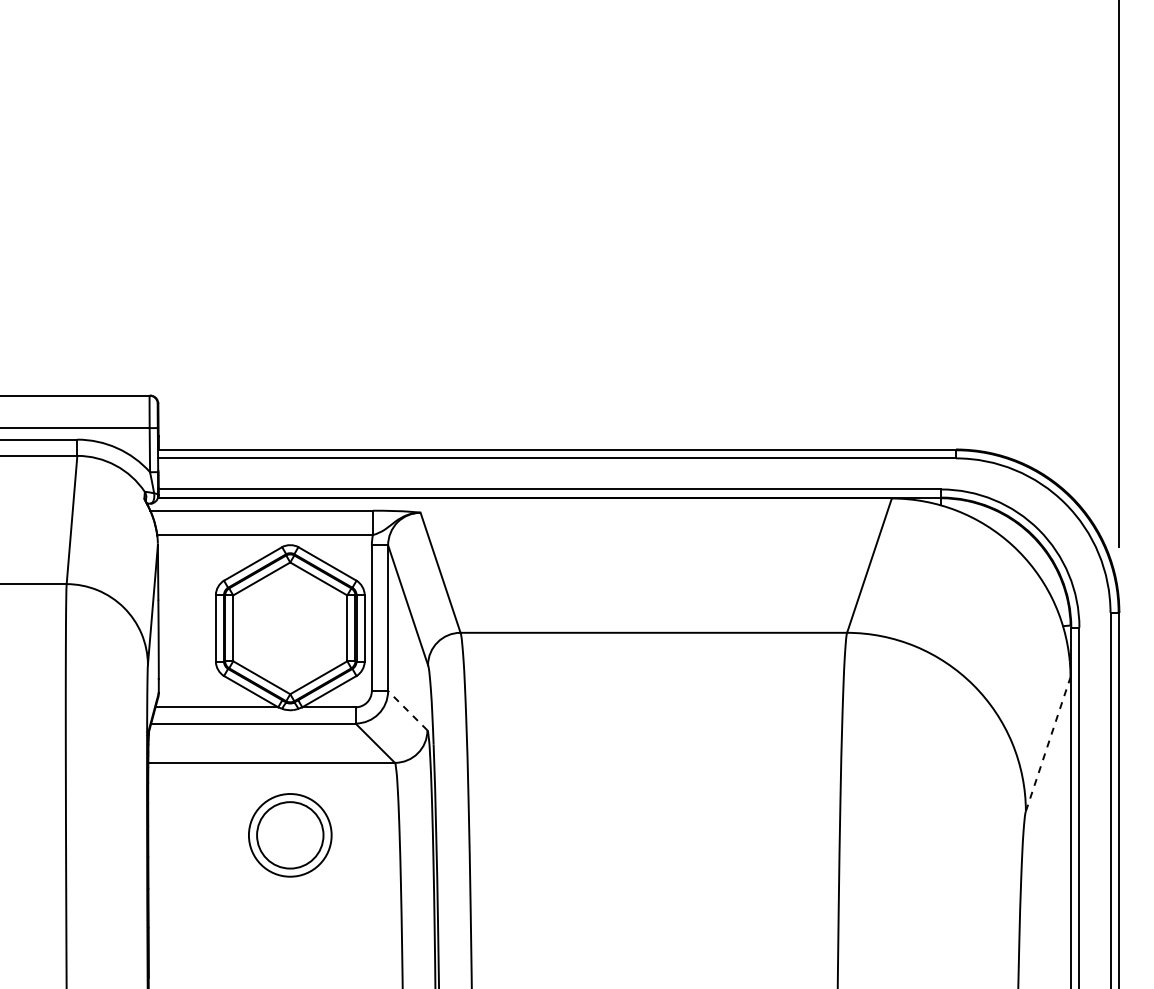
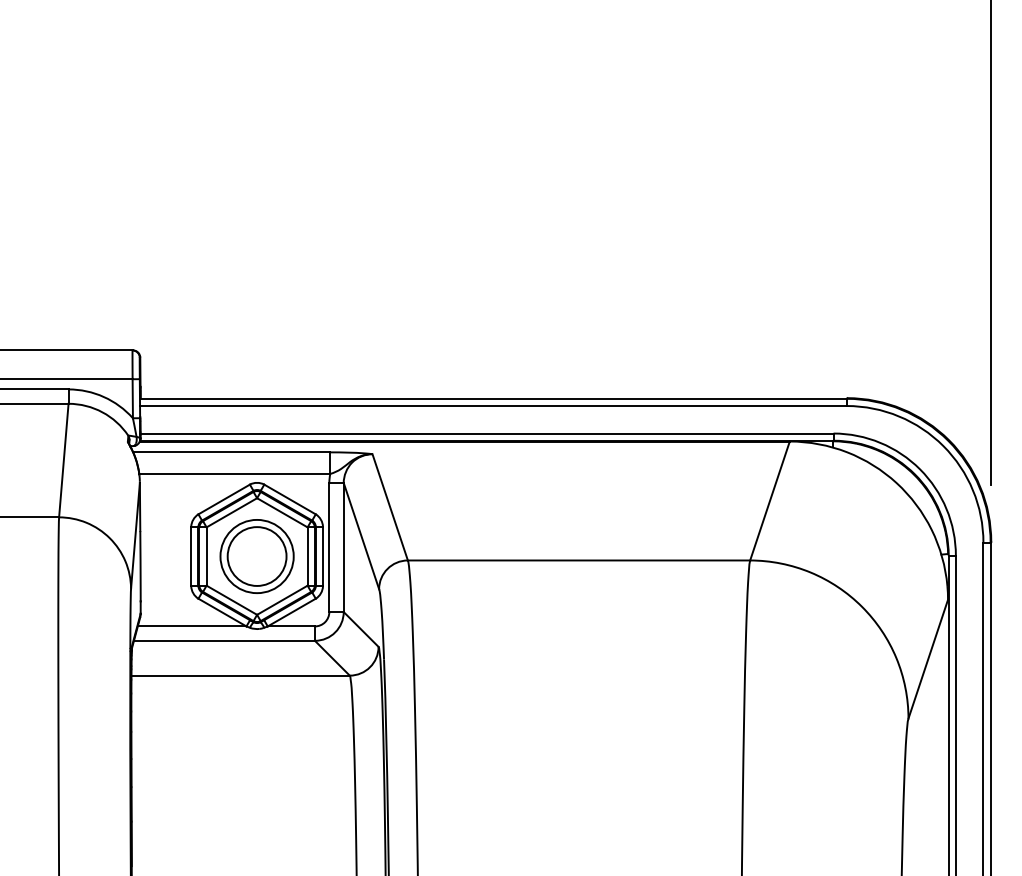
line: (407, 710) -> (360, 629), dashed -> solid
line: (1048, 744) -> (928, 659), dashed -> solid
part: (290, 835) -> (257, 556), moved

